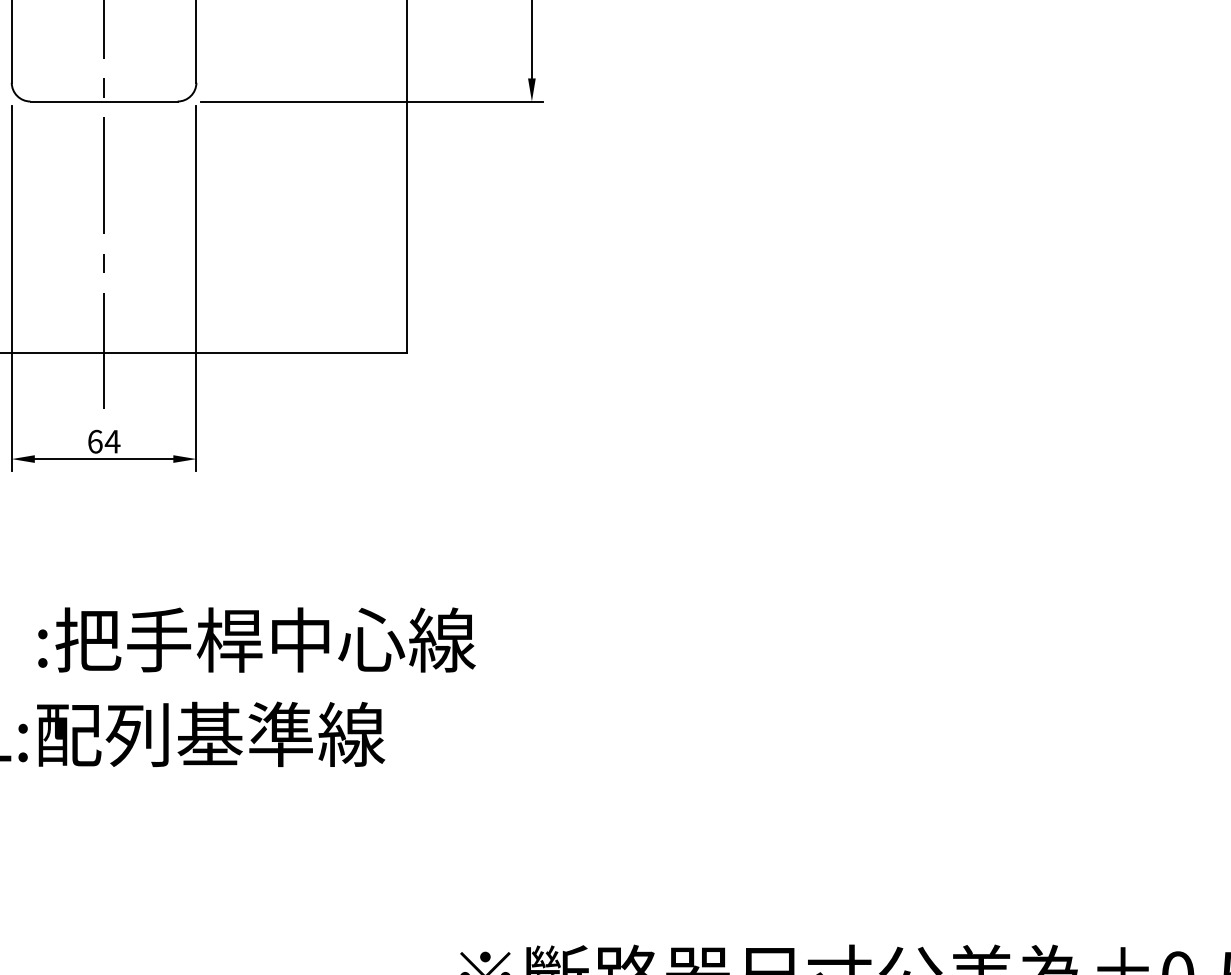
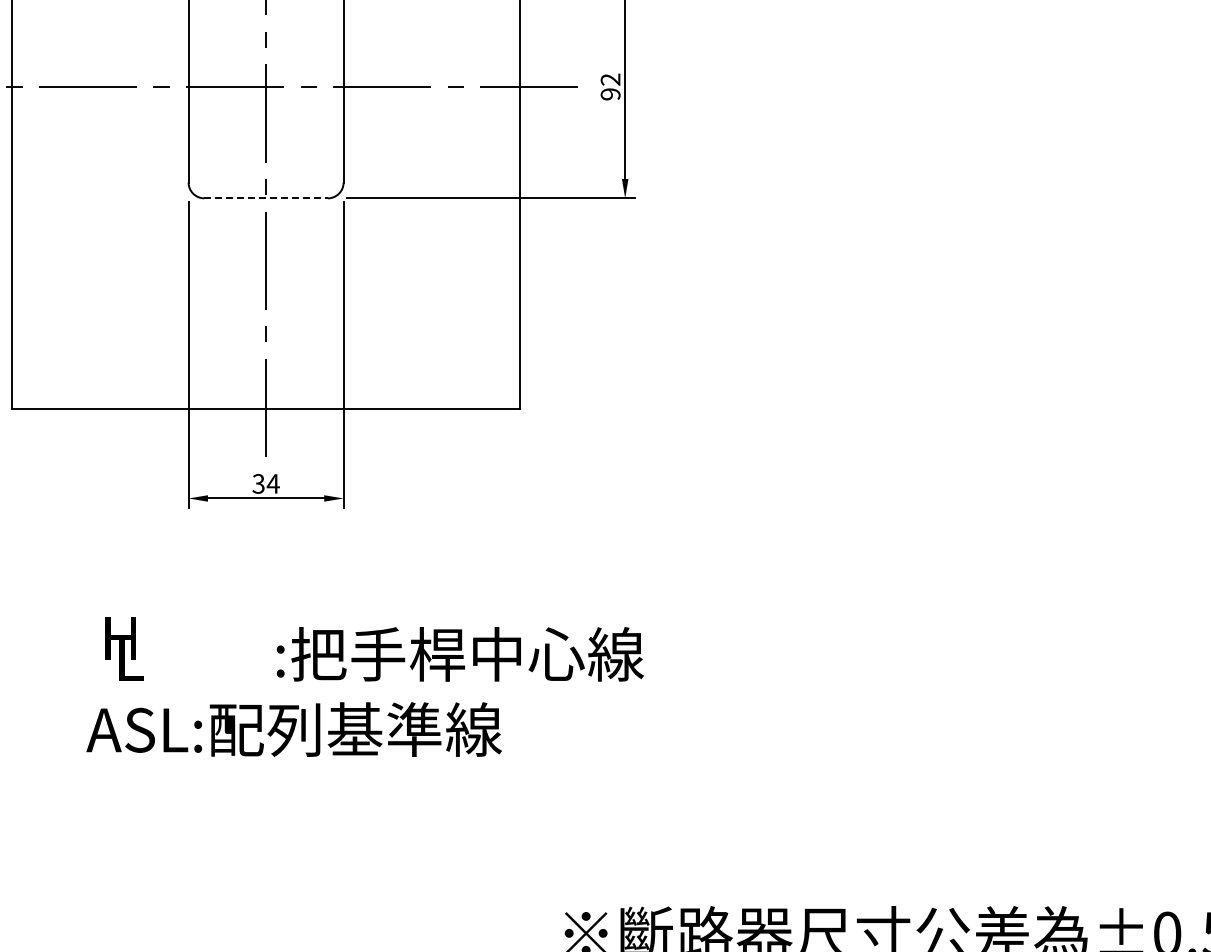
line: (104, 101) -> (266, 198), solid -> dashed
text: (95, 441) -> (258, 483), 64 -> 34
text: (257, 640) -> (460, 654), moved

